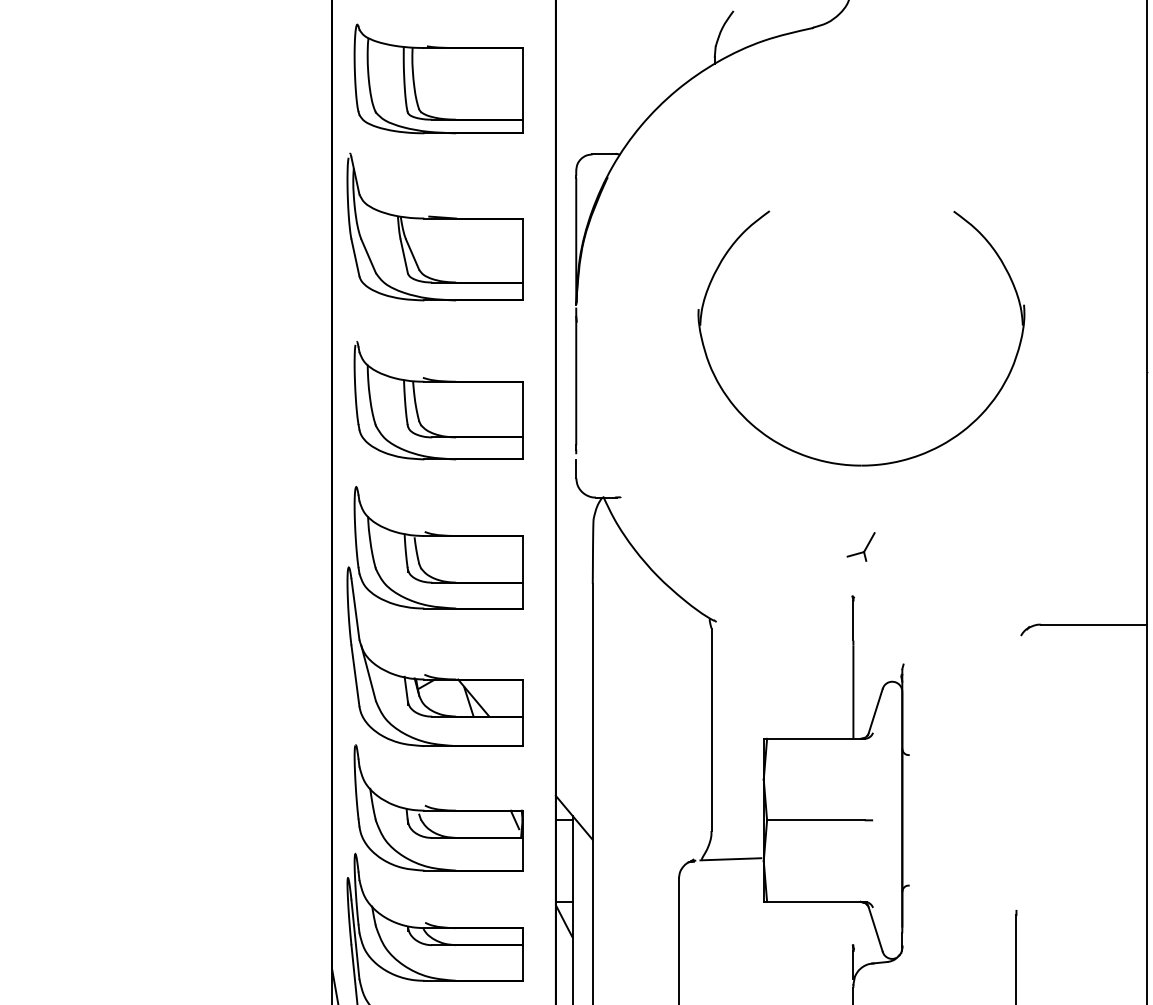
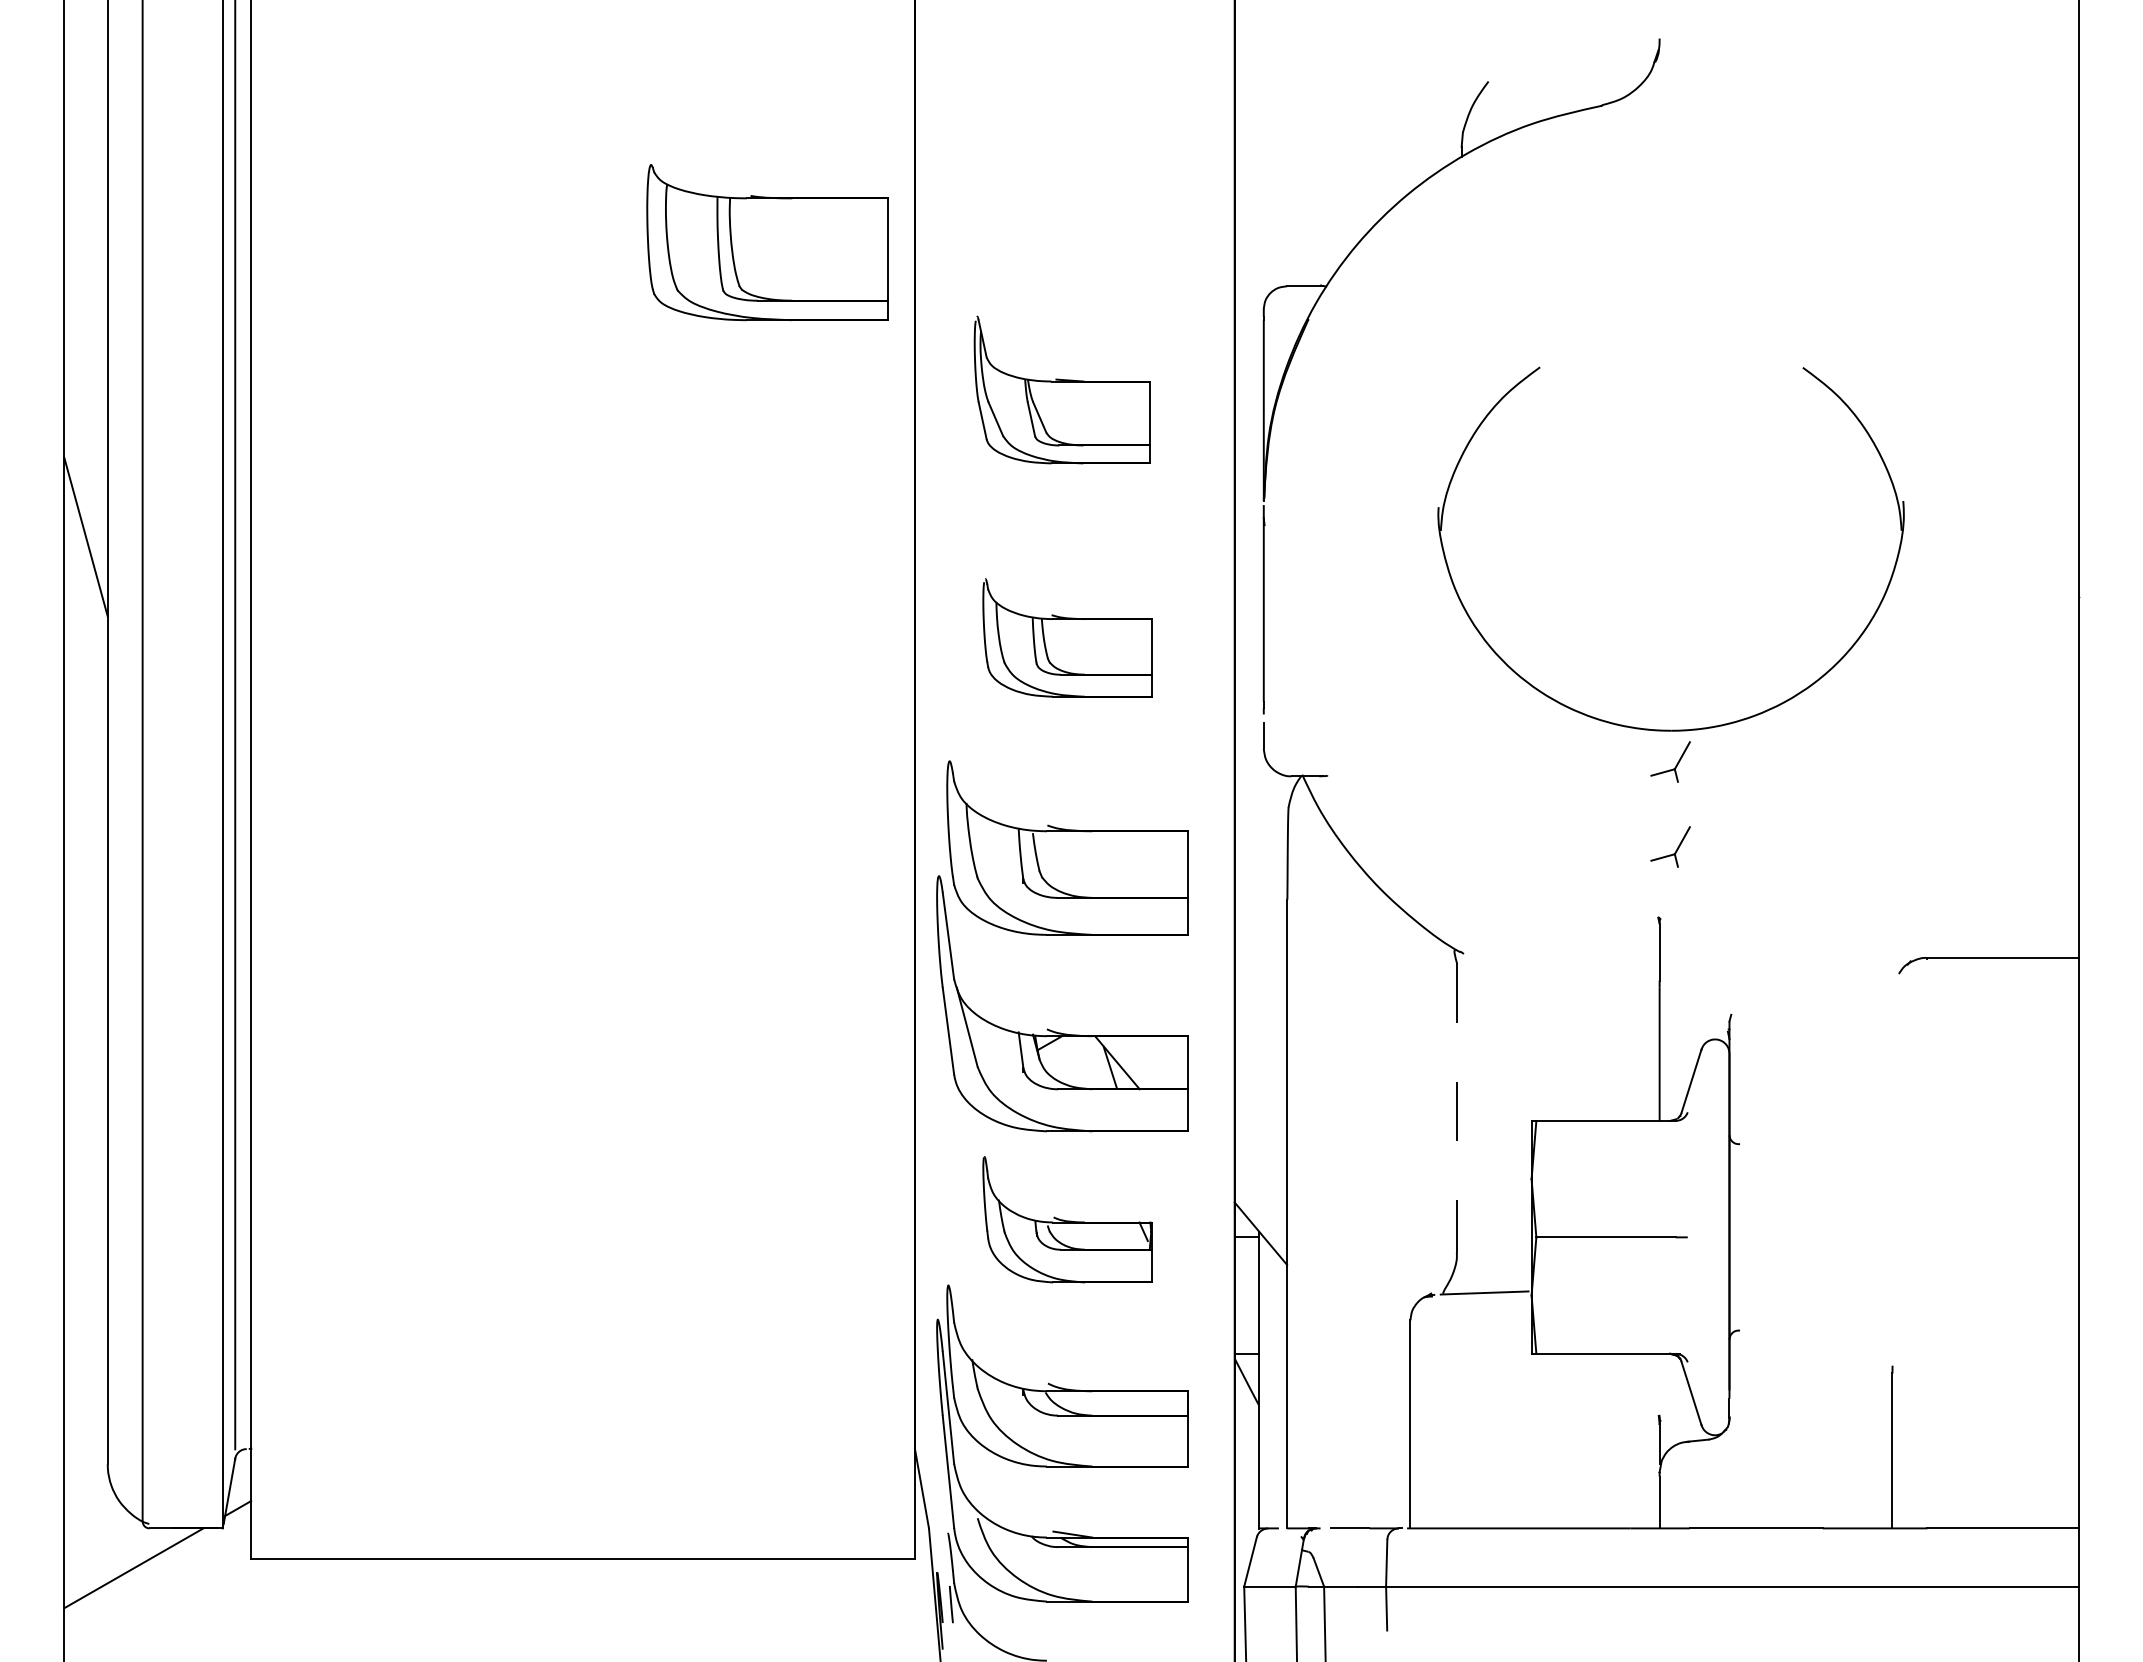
part: (438, 78) -> (767, 242), moved
part: (435, 226) -> (1062, 389), size x0.7
part: (438, 400) -> (1067, 637), size x0.7
part: (864, 489) -> (1675, 765), added
line: (711, 730) -> (1457, 1108), solid -> dashed
part: (438, 807) -> (1067, 1219), size x0.7

